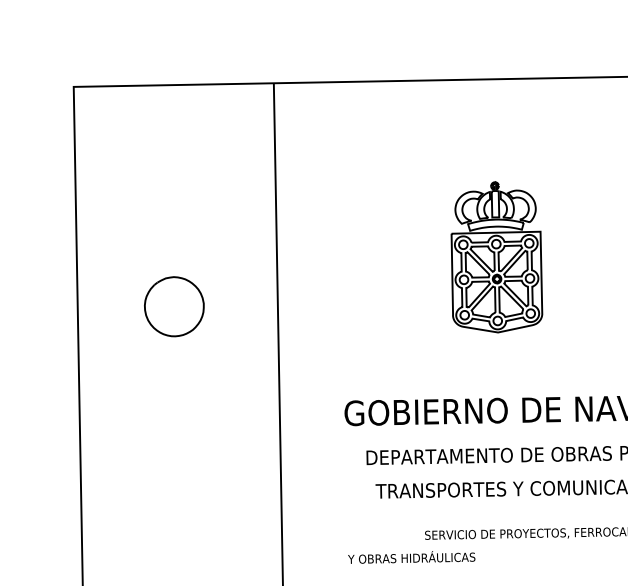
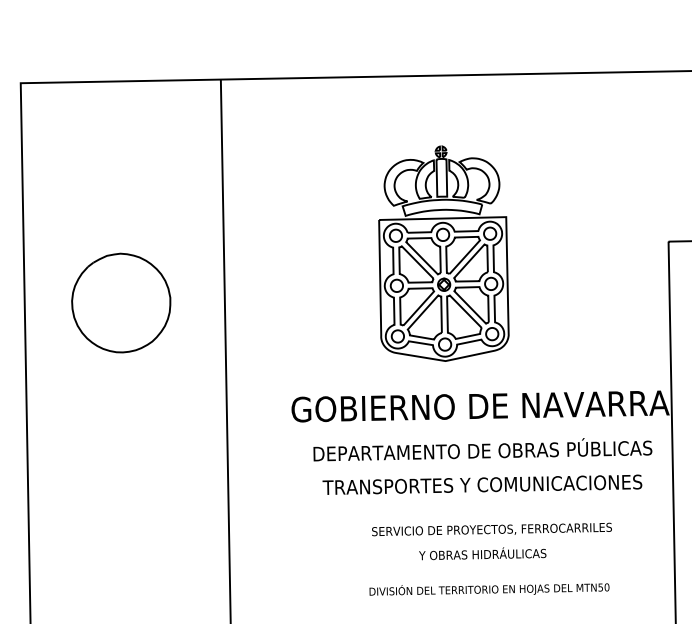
part: (496, 257) -> (443, 253), size x1.43
part: (174, 306) -> (121, 302), size x1.67
text: (411, 557) -> (482, 553), moved

